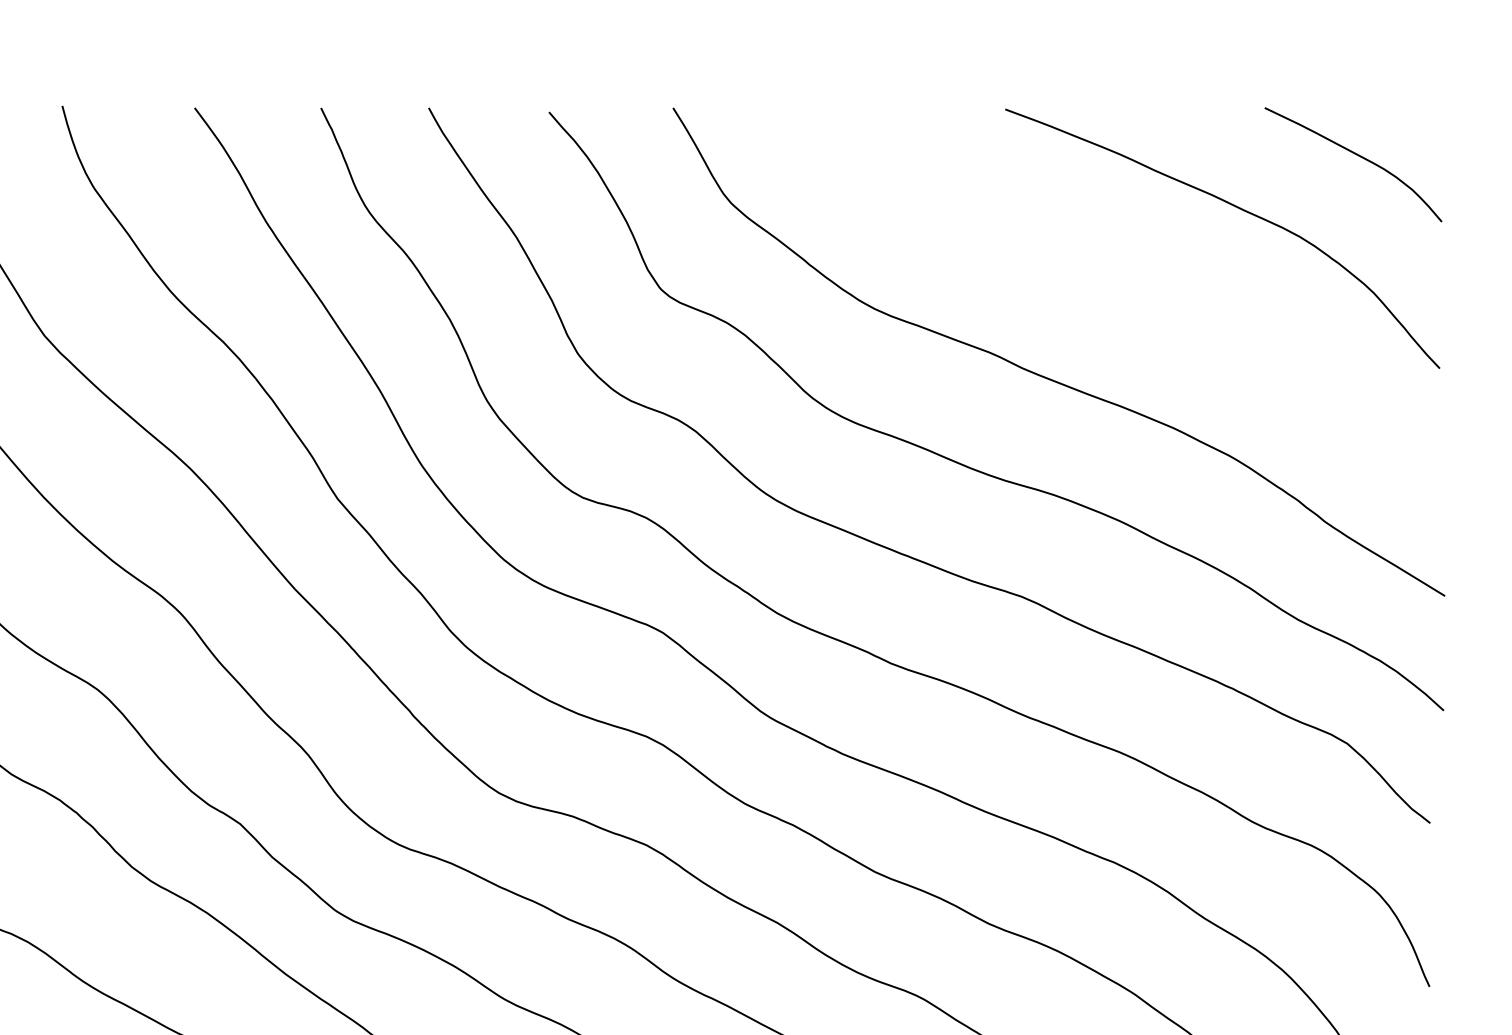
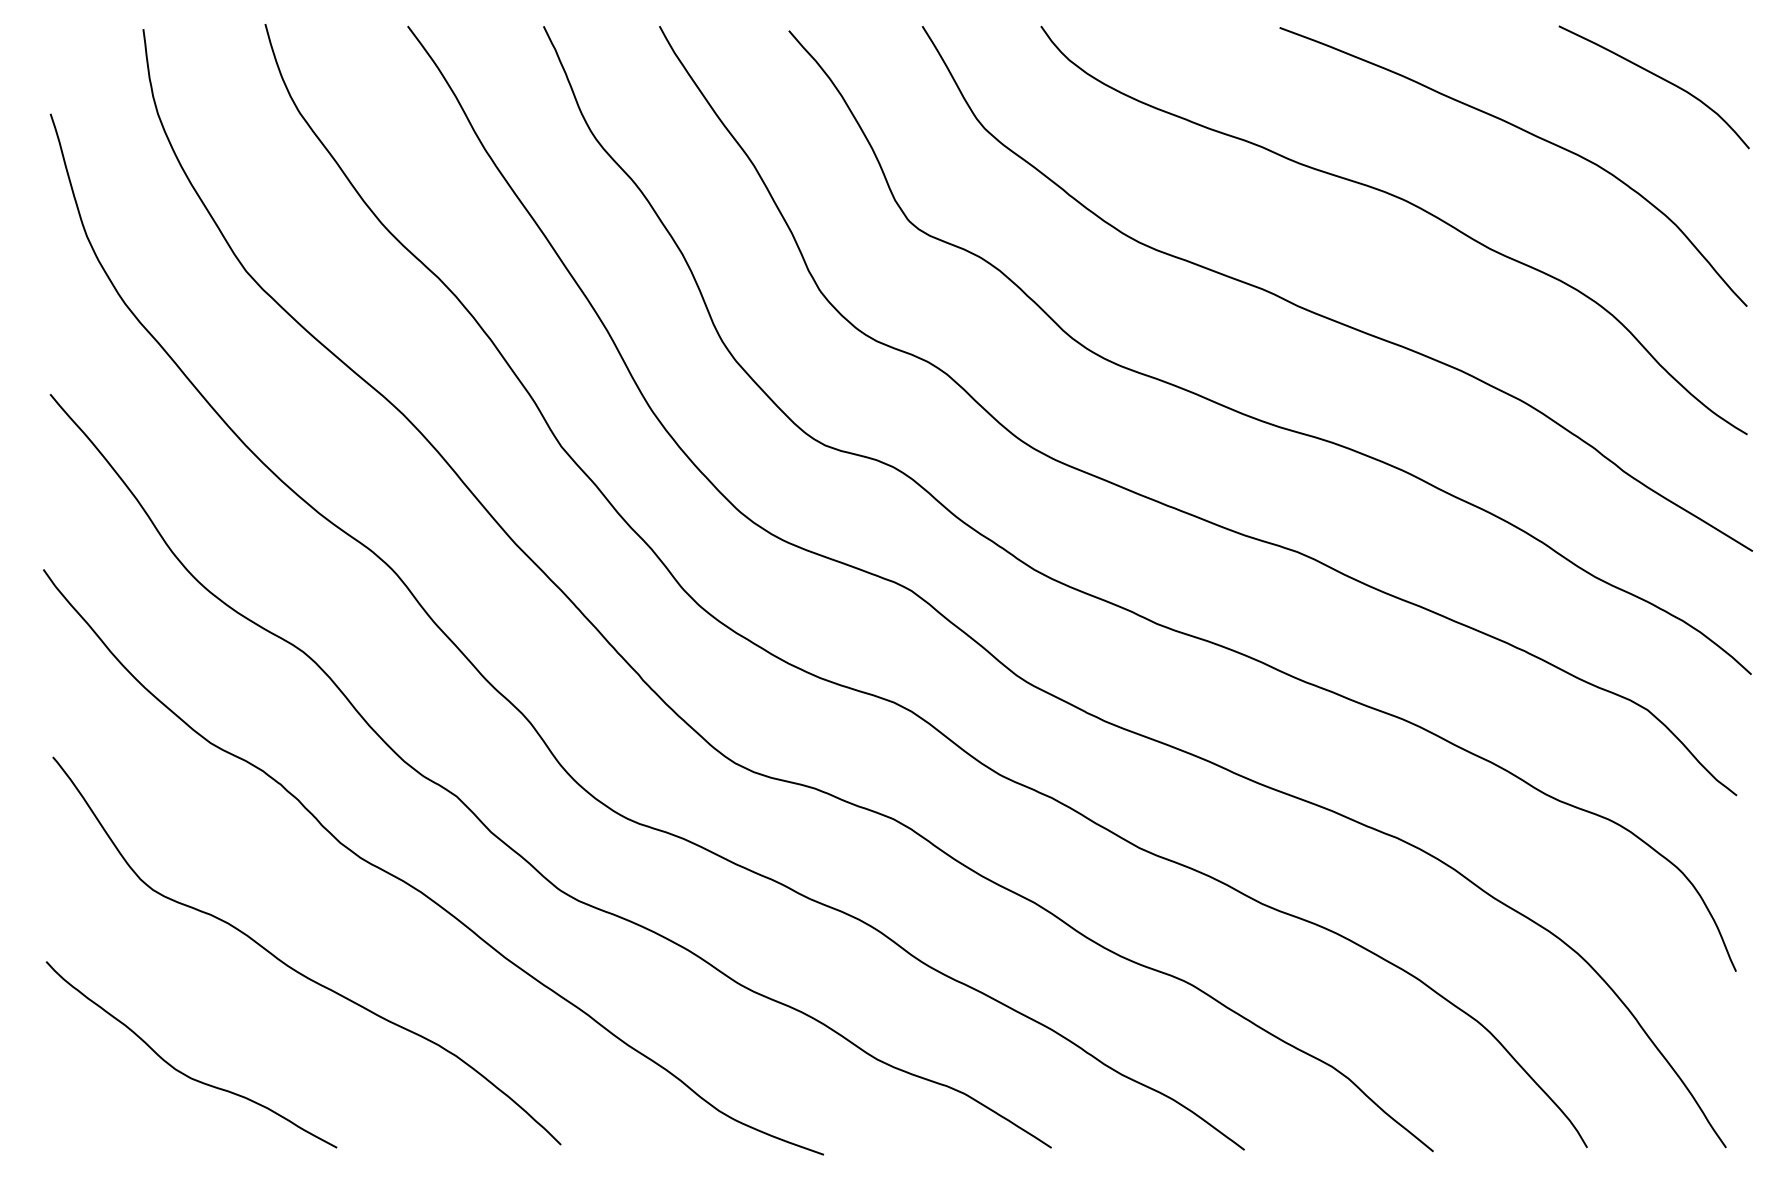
curve: (1123, 271) -> (1406, 202), added

